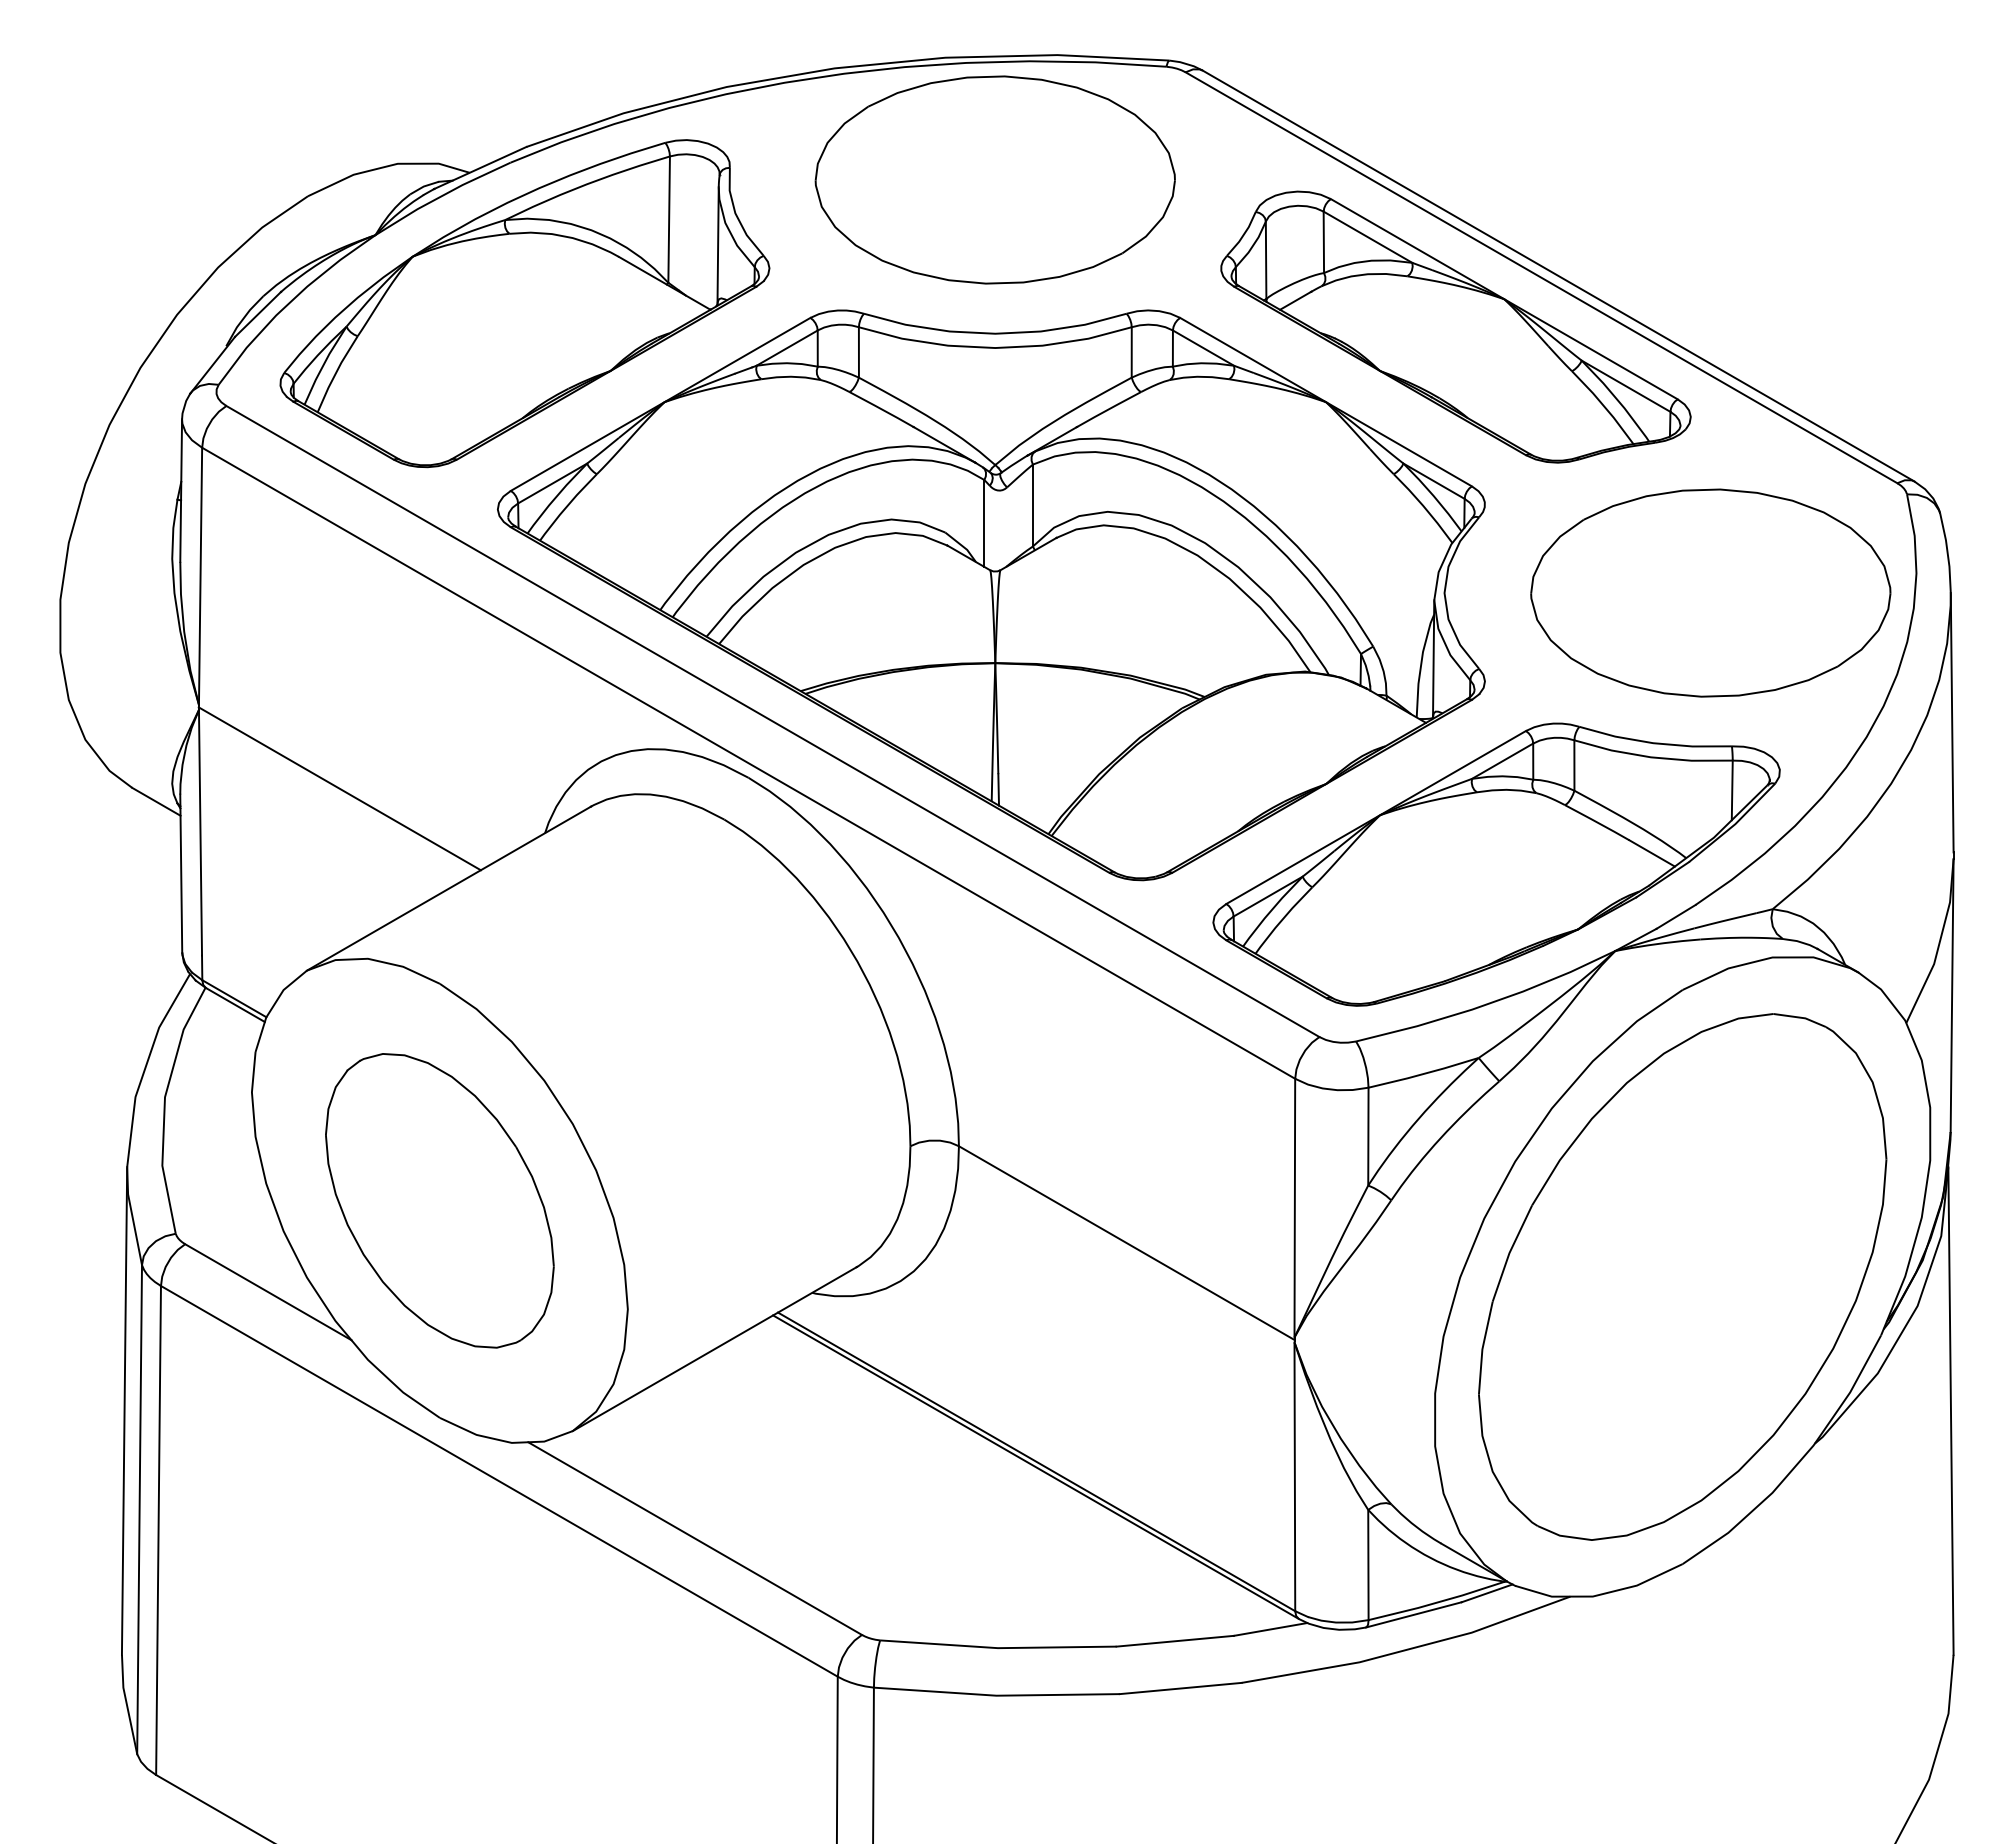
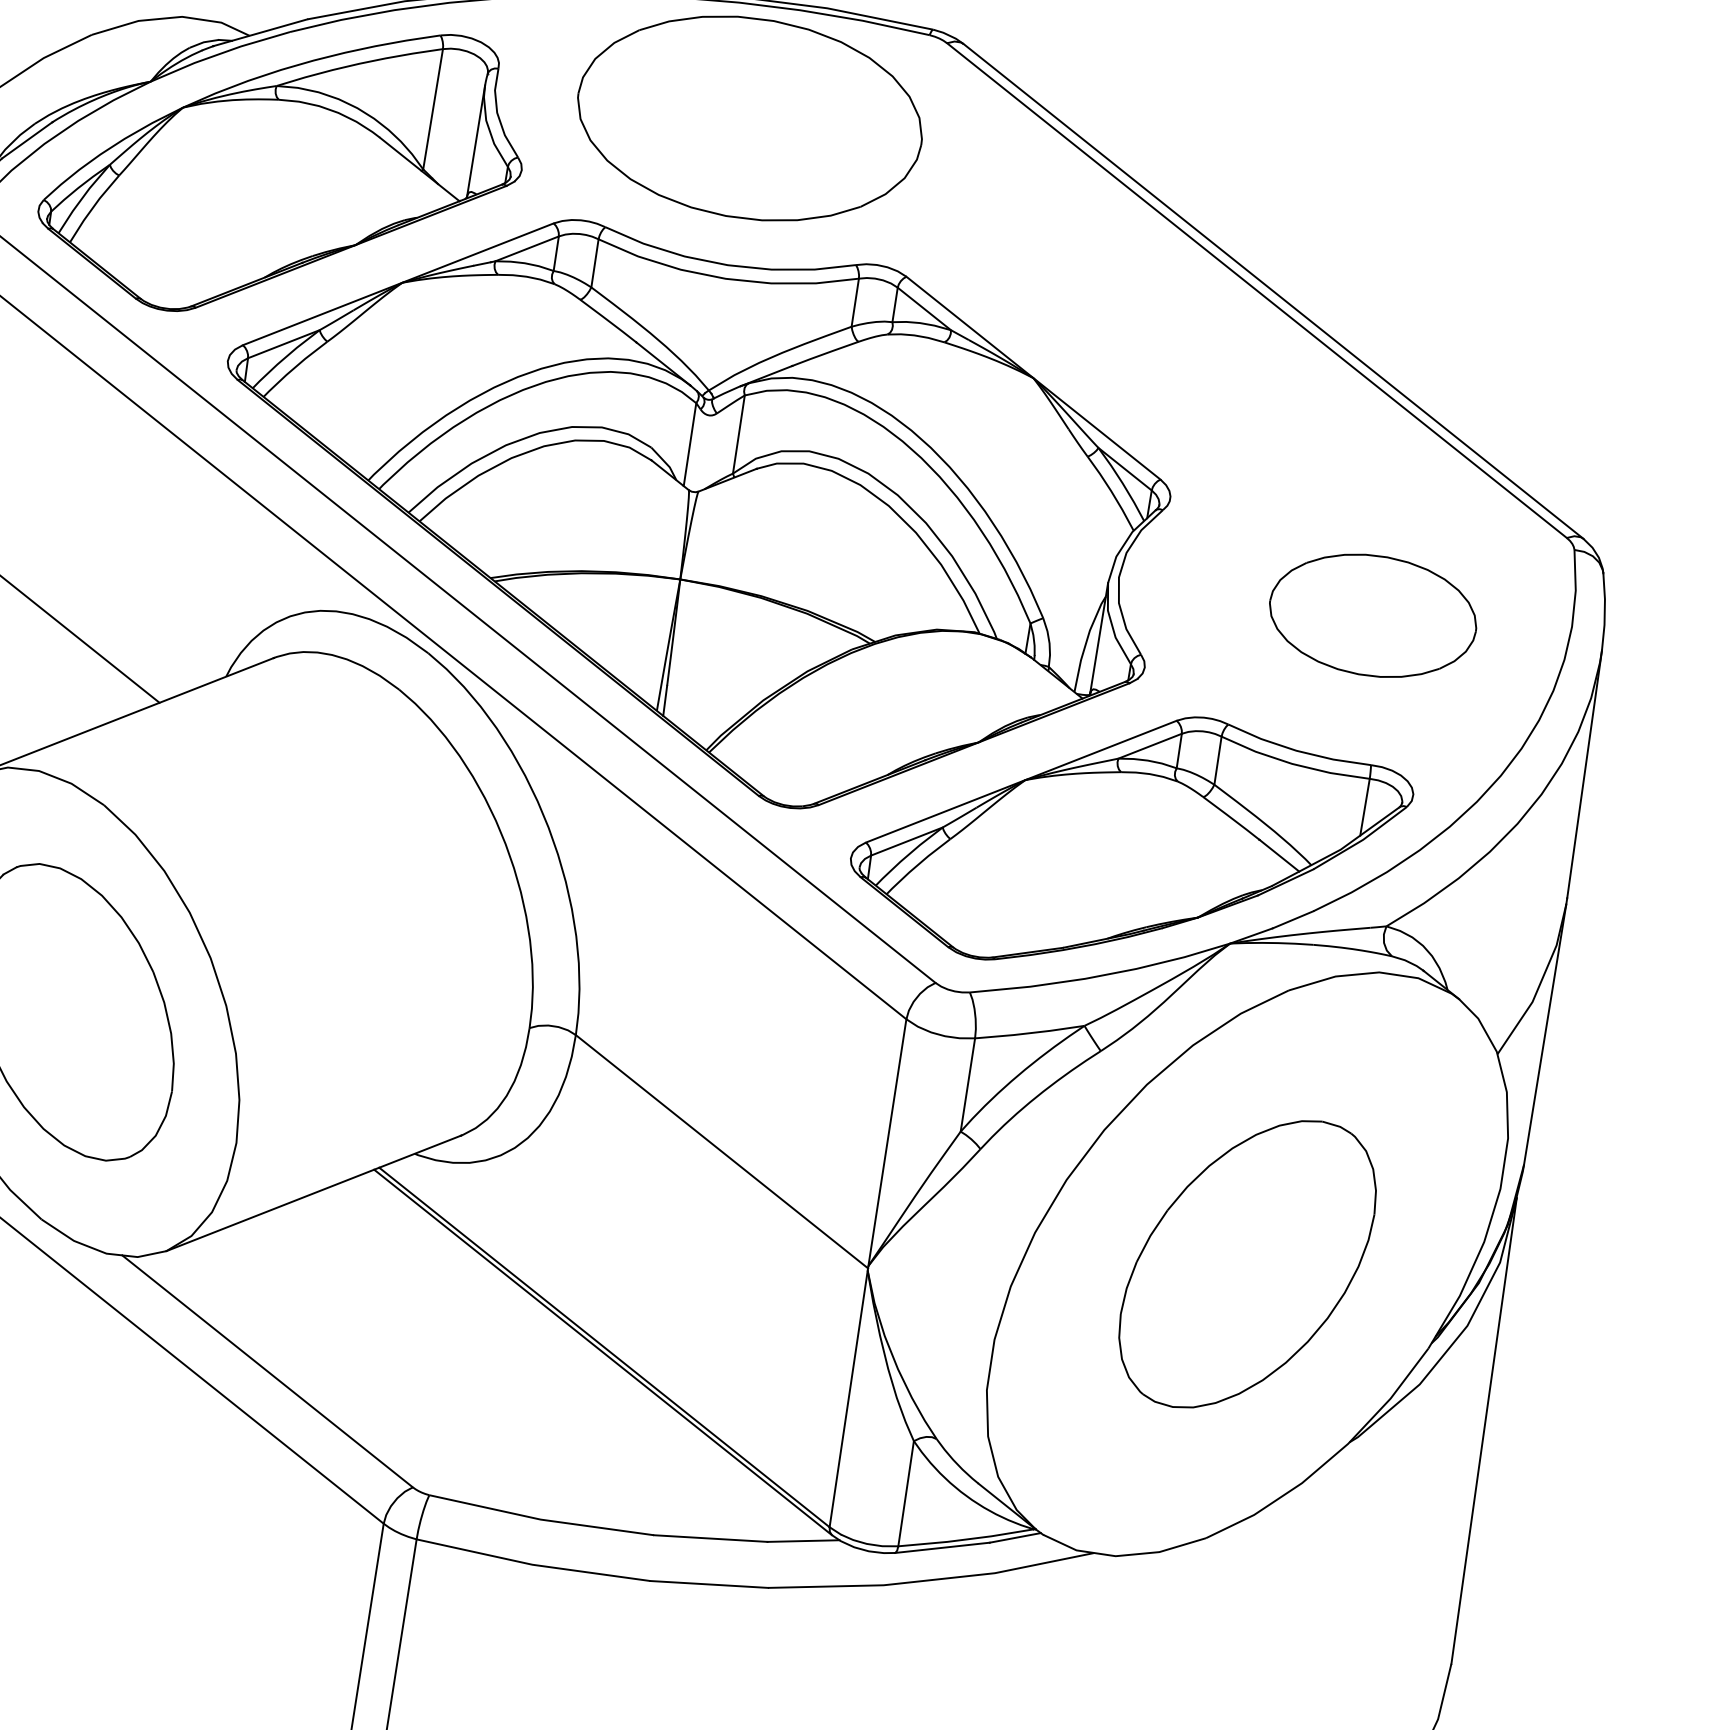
part: (1455, 326) -> (1167, 324), removed
part: (1710, 592) -> (1372, 615), size x0.6
part: (1682, 1276) -> (1247, 1263), size x0.6

